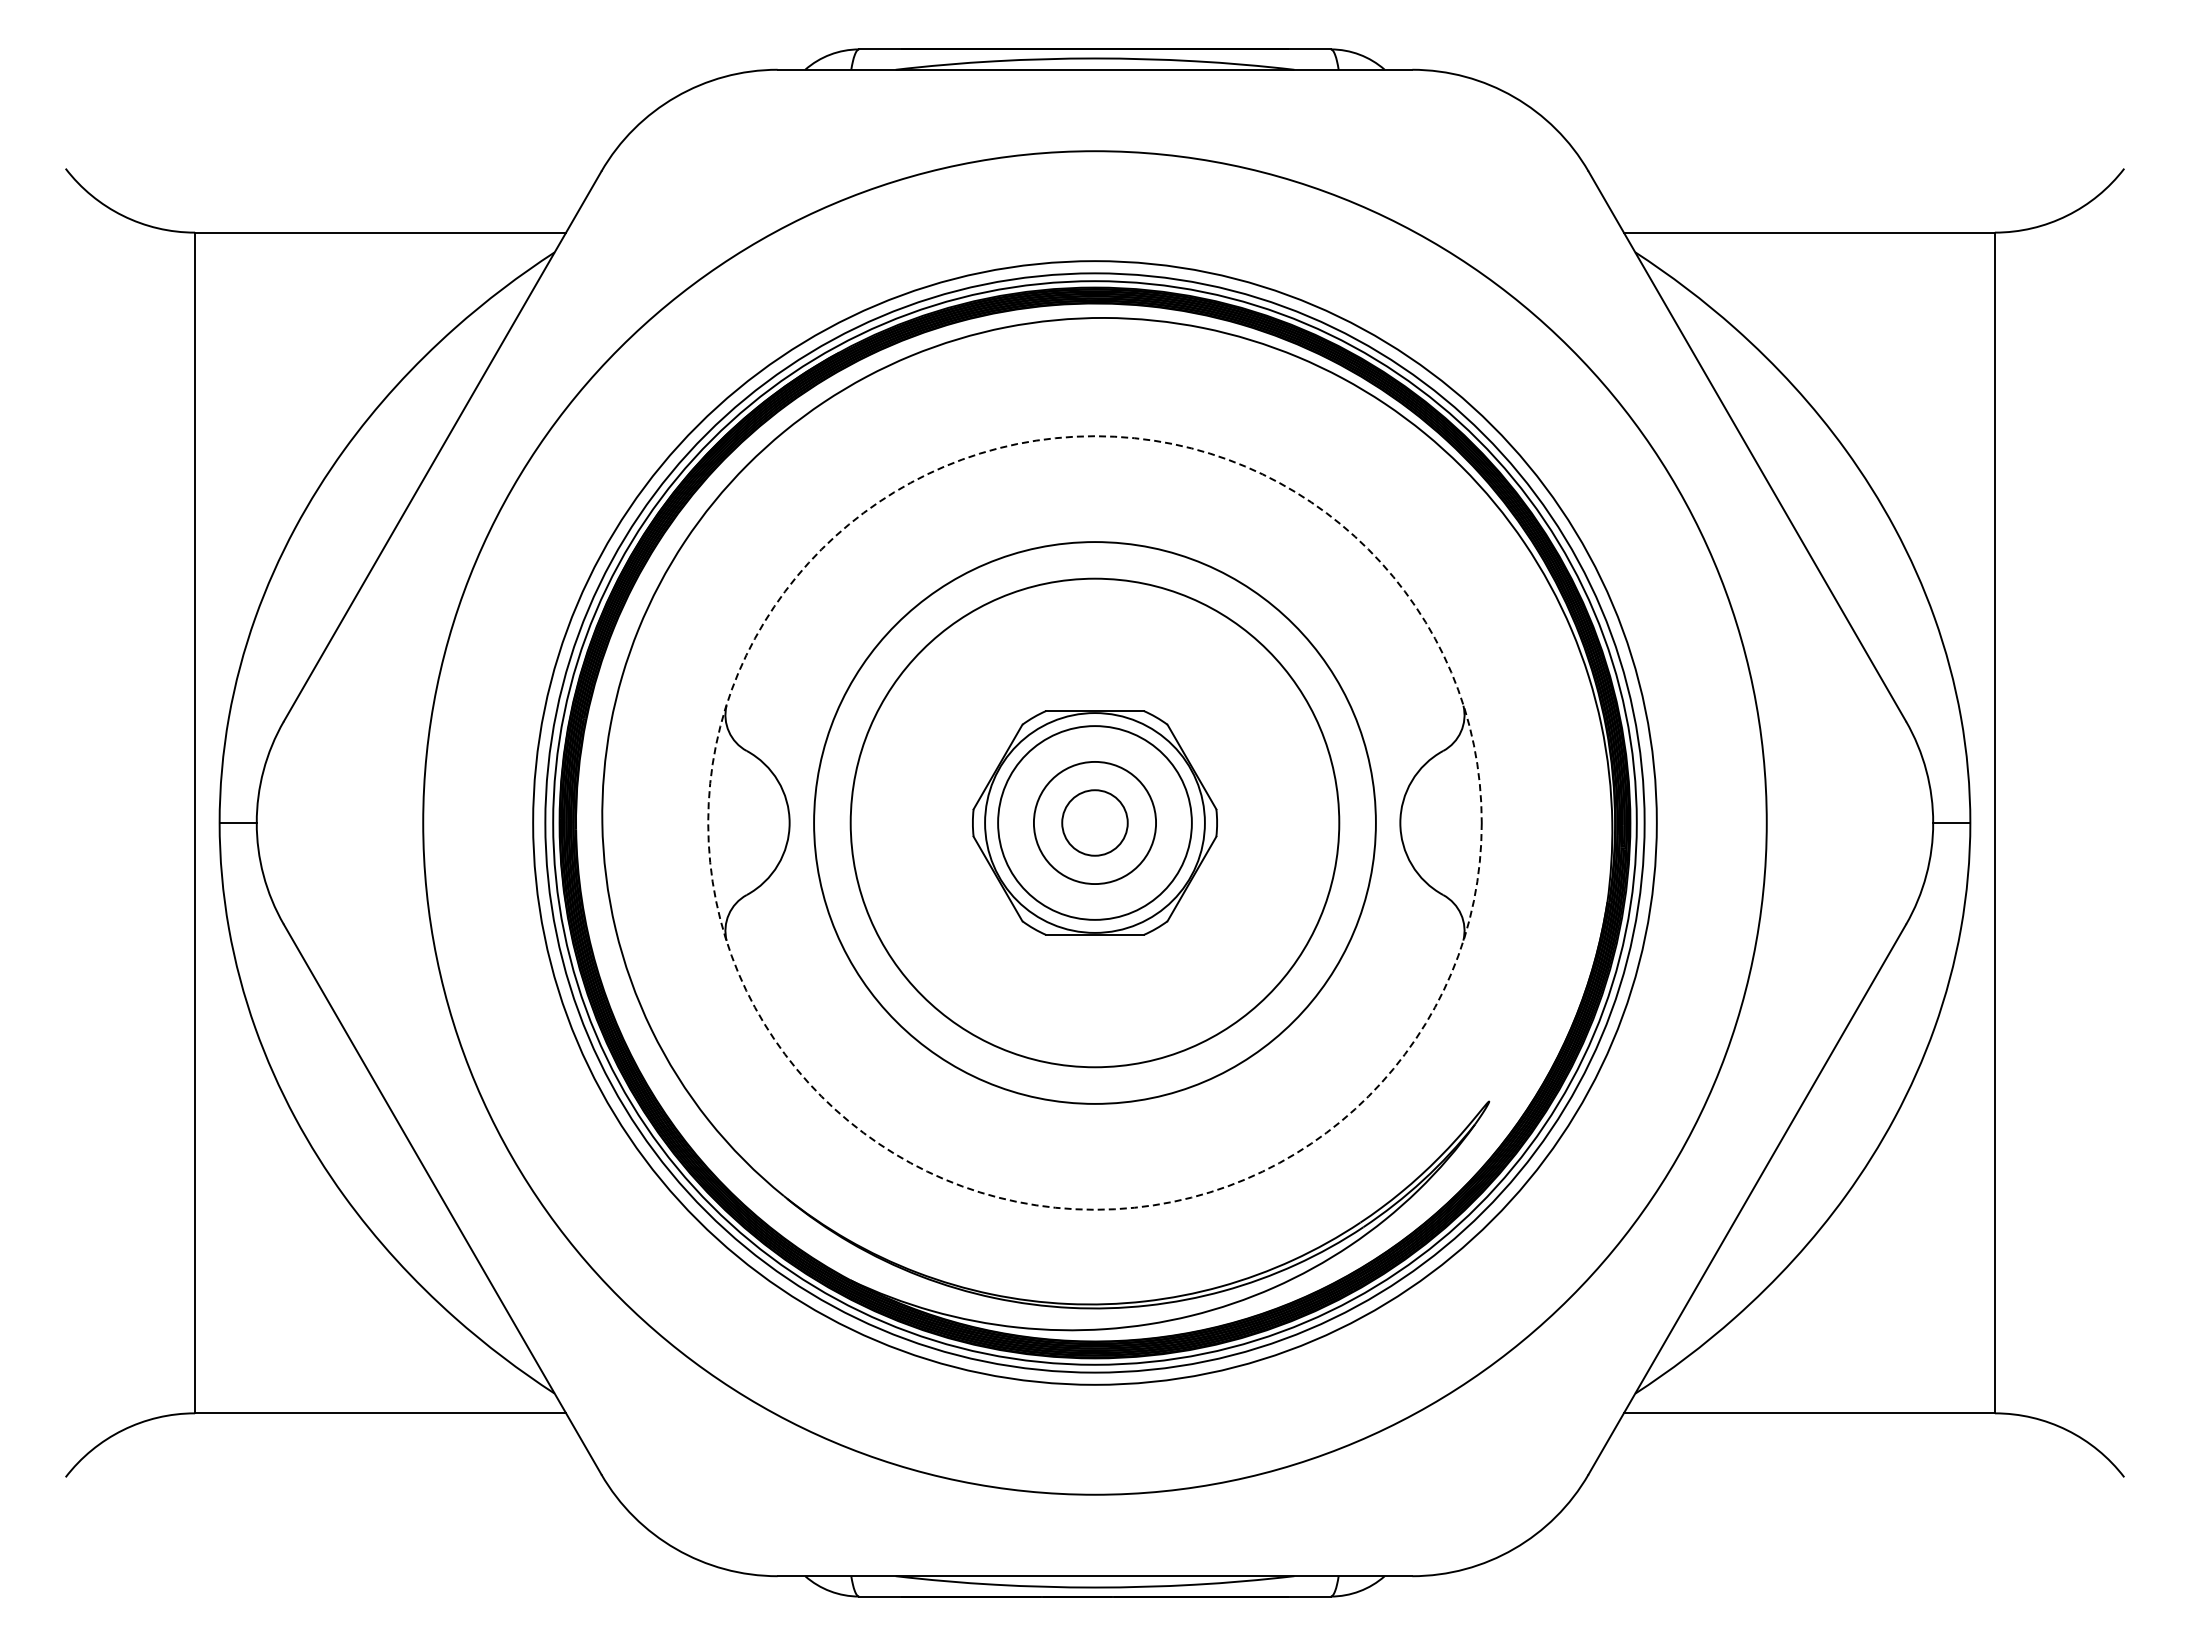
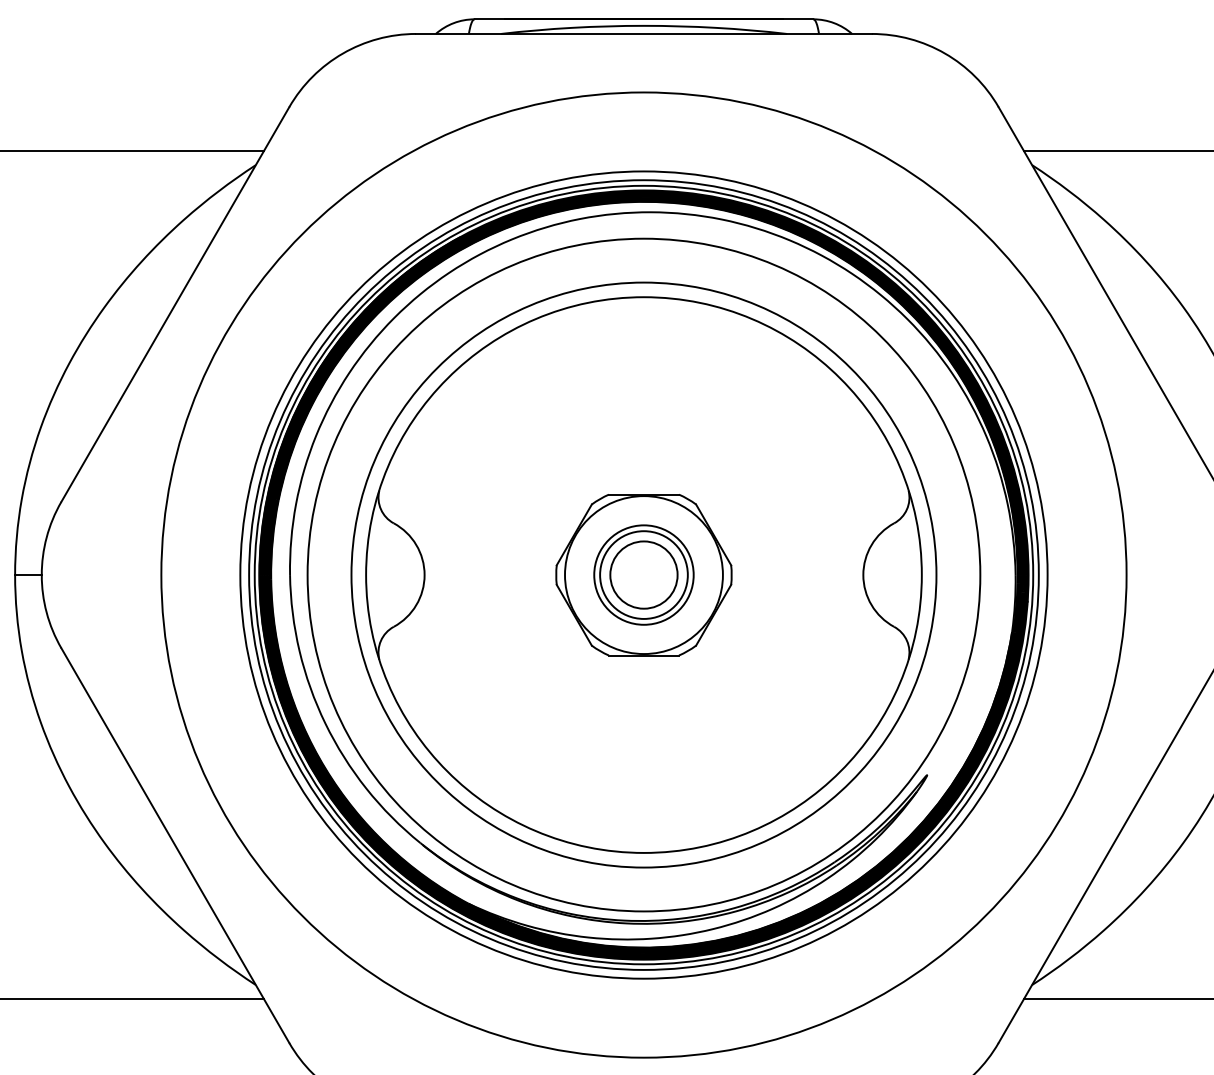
circle: (1094, 822) -> (643, 574), dashed -> solid
circle: (1094, 822) -> (643, 574), size x0.71
circle: (1094, 822) -> (643, 574), size x1.43
circle: (1094, 822) -> (643, 574), size x1.67
circle: (1094, 822) -> (643, 574), size x1.67

